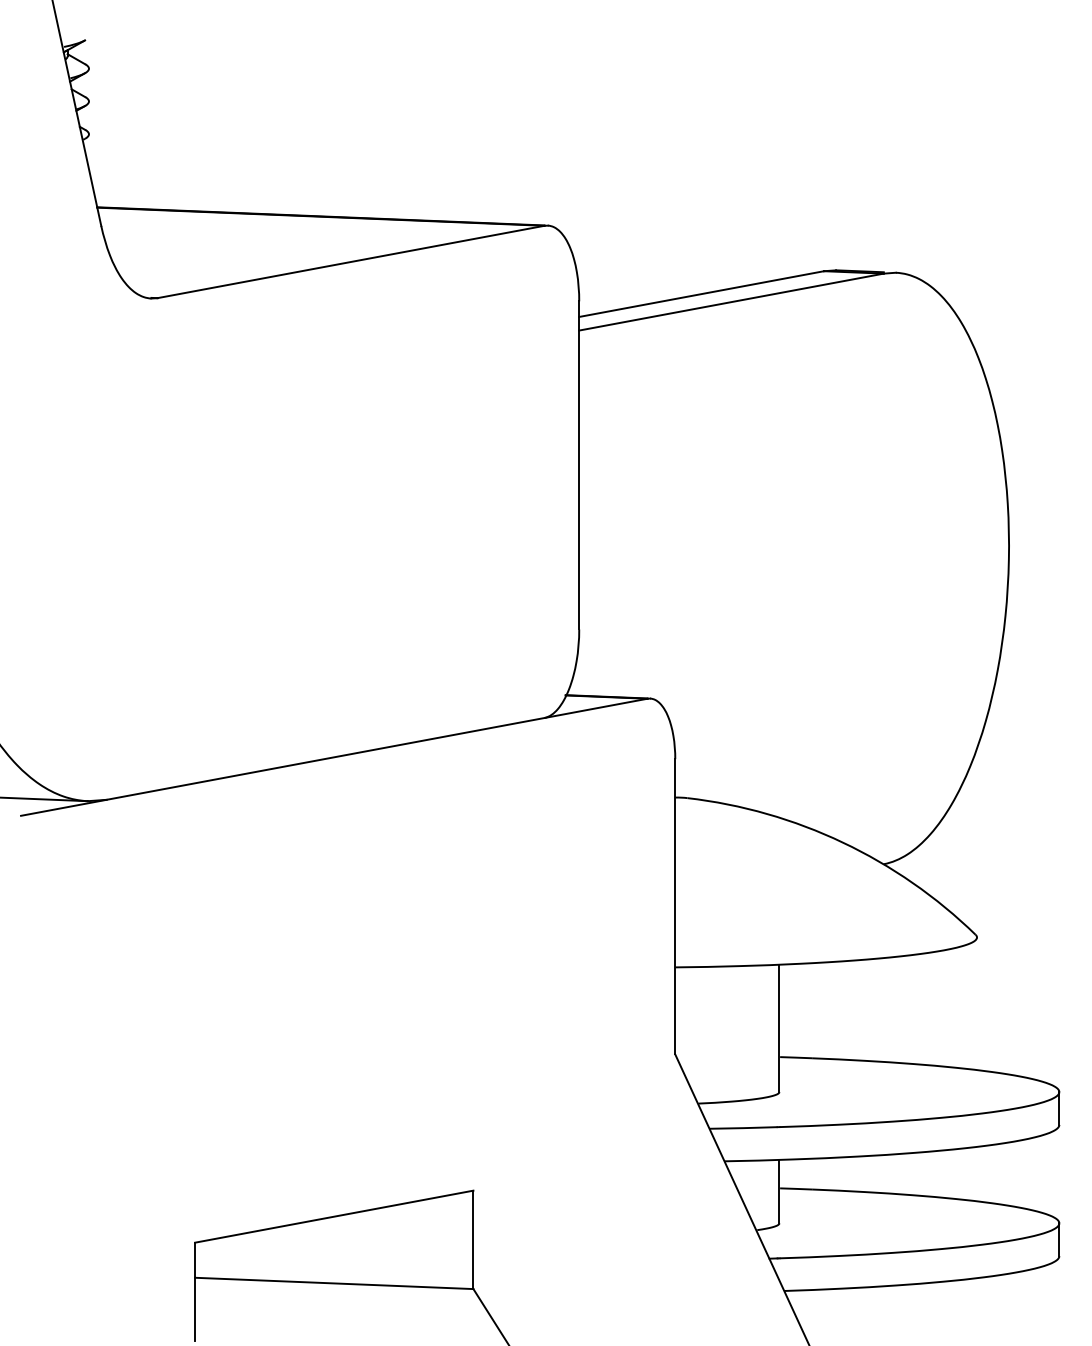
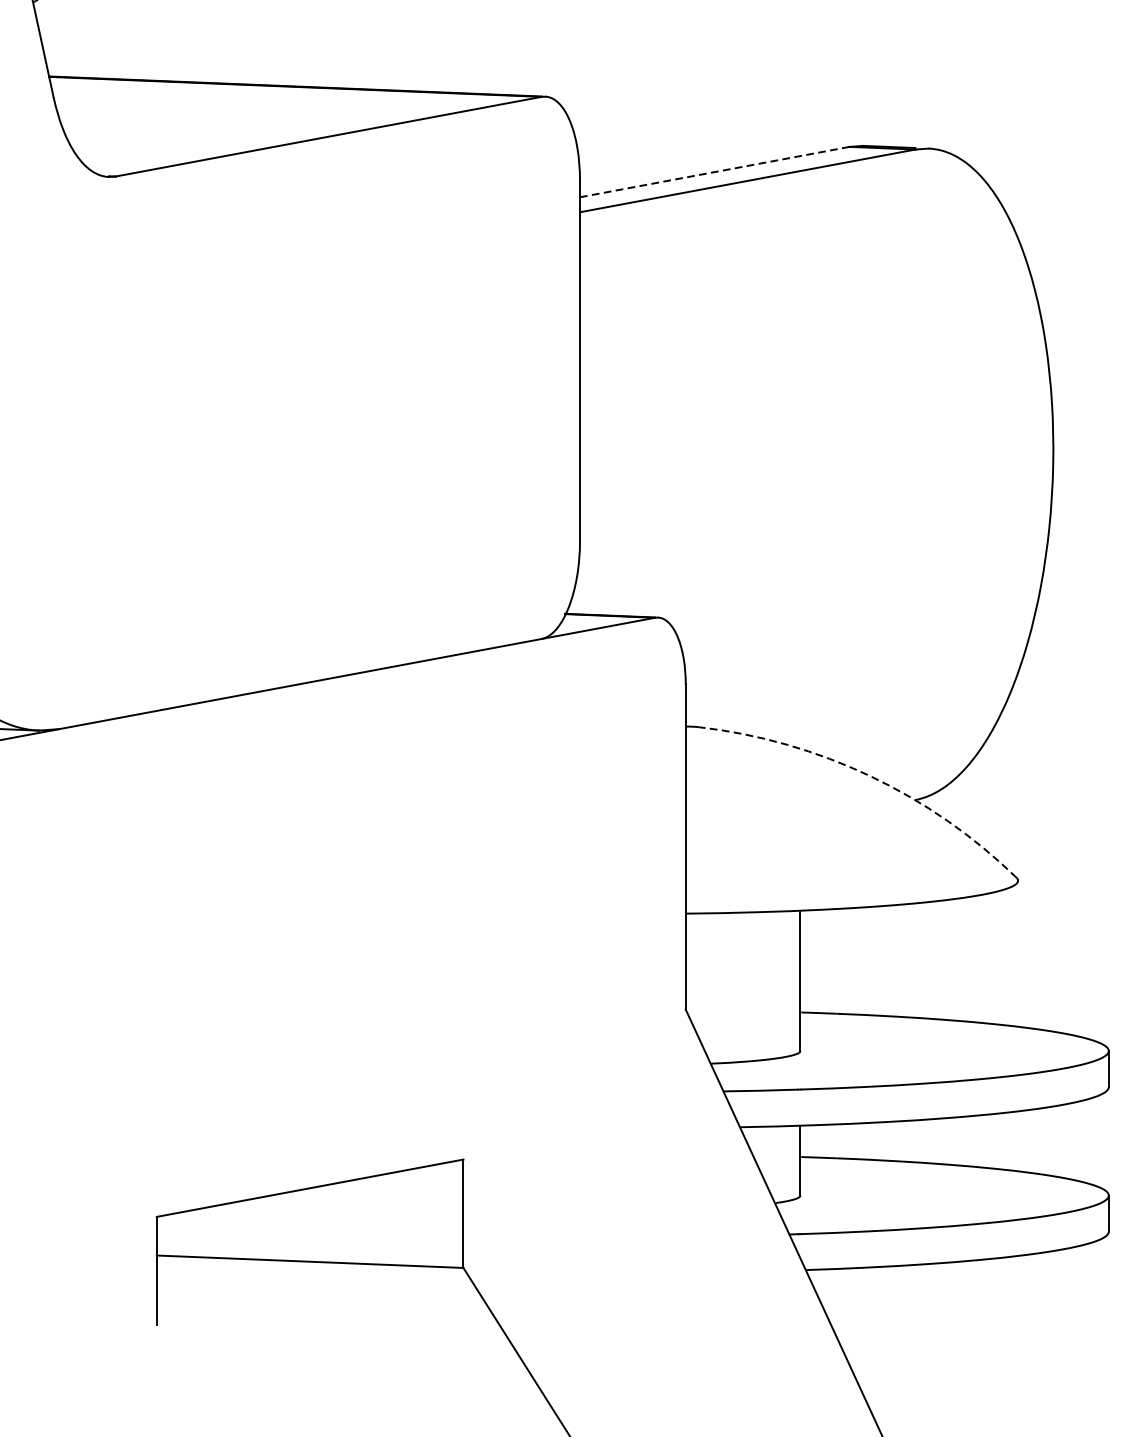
line: (701, 294) -> (714, 172), solid -> dashed
arc: (842, 842) -> (869, 776), solid -> dashed

